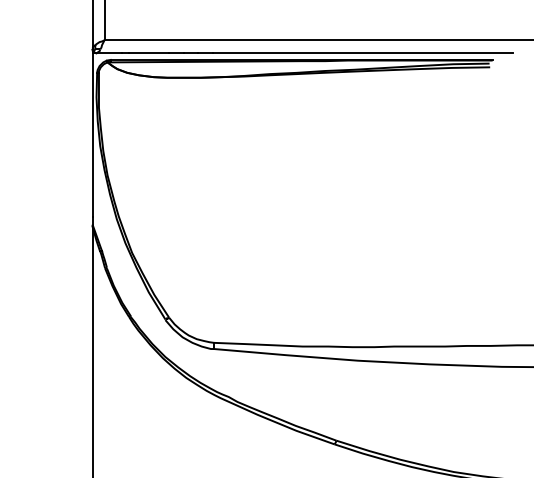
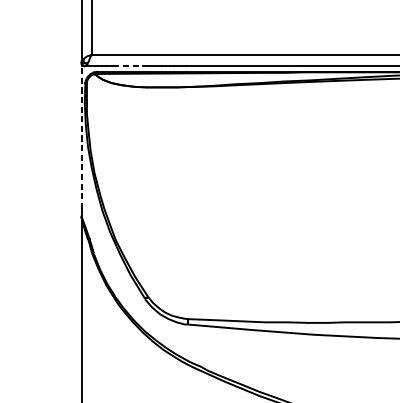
line: (148, 53) -> (130, 66), solid -> dashed
line: (92, 134) -> (81, 136), solid -> dashed

